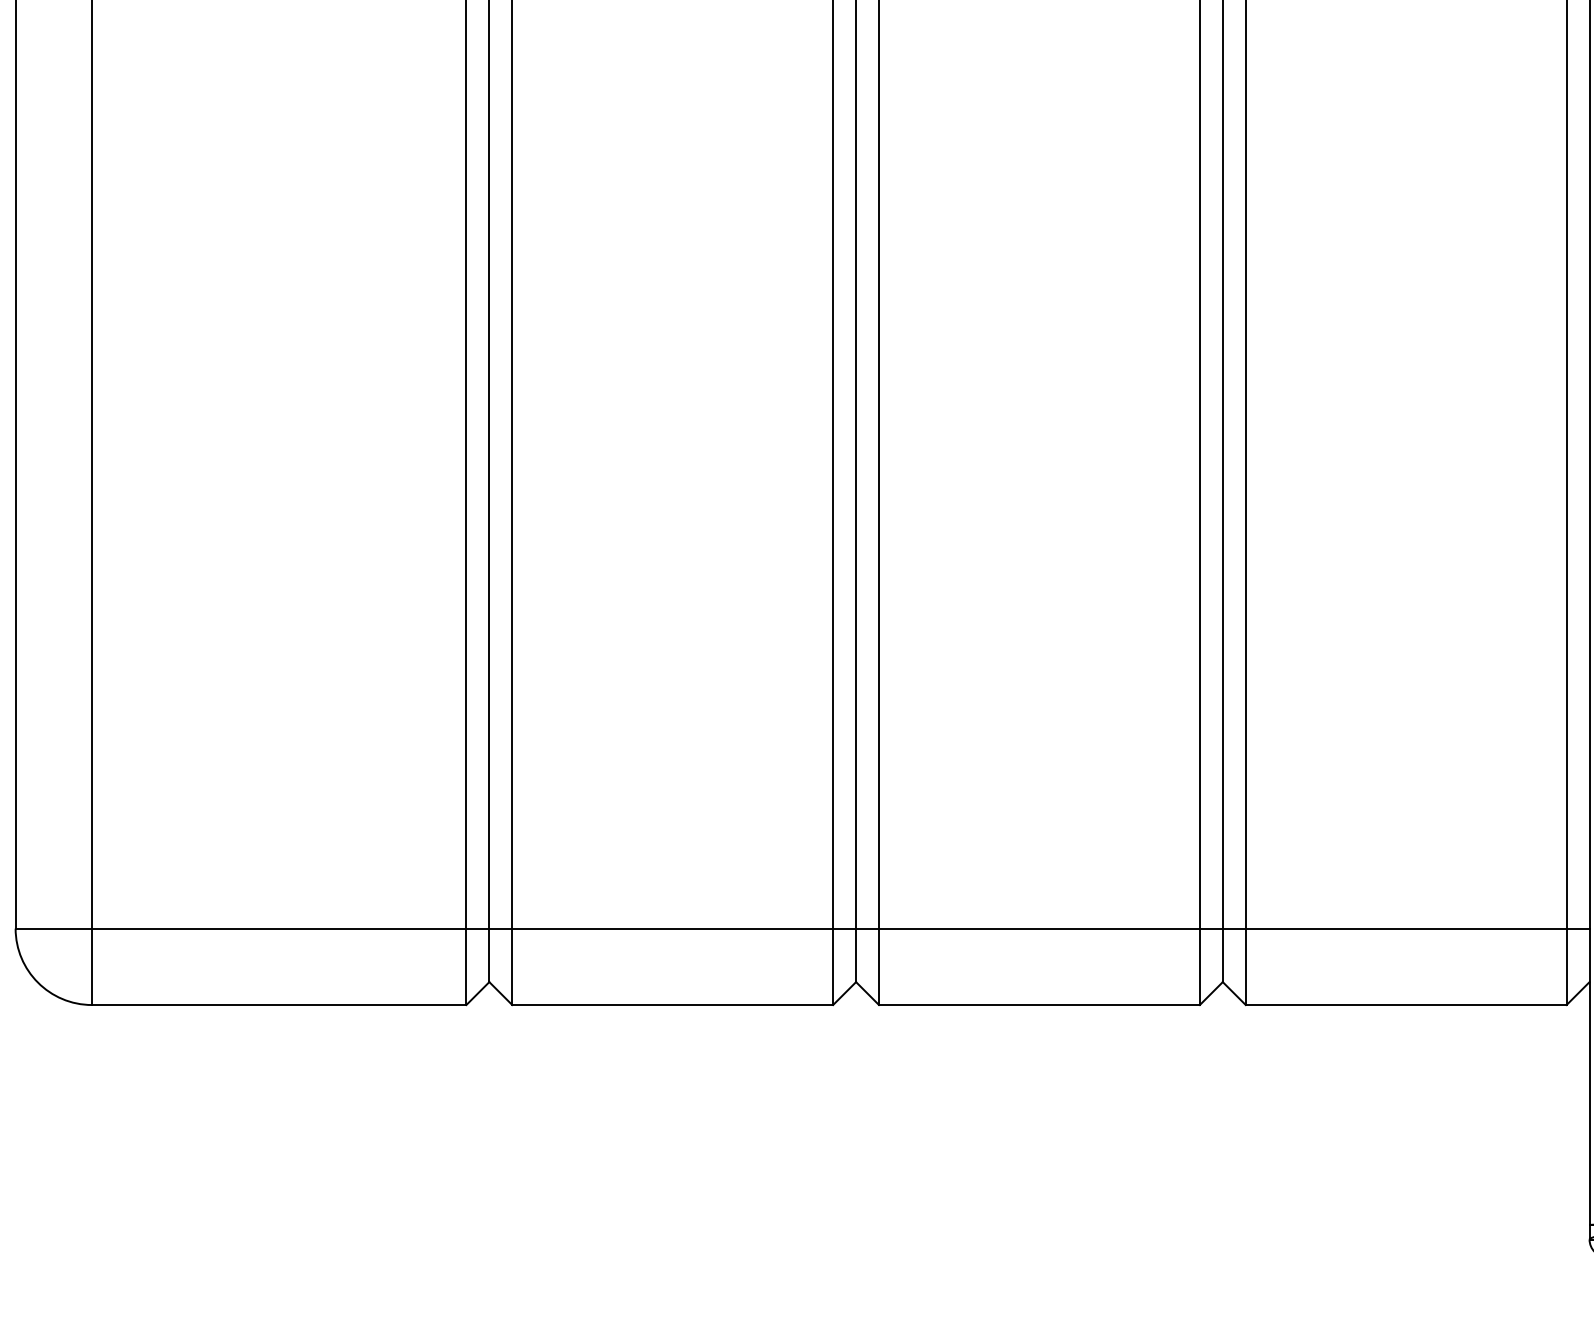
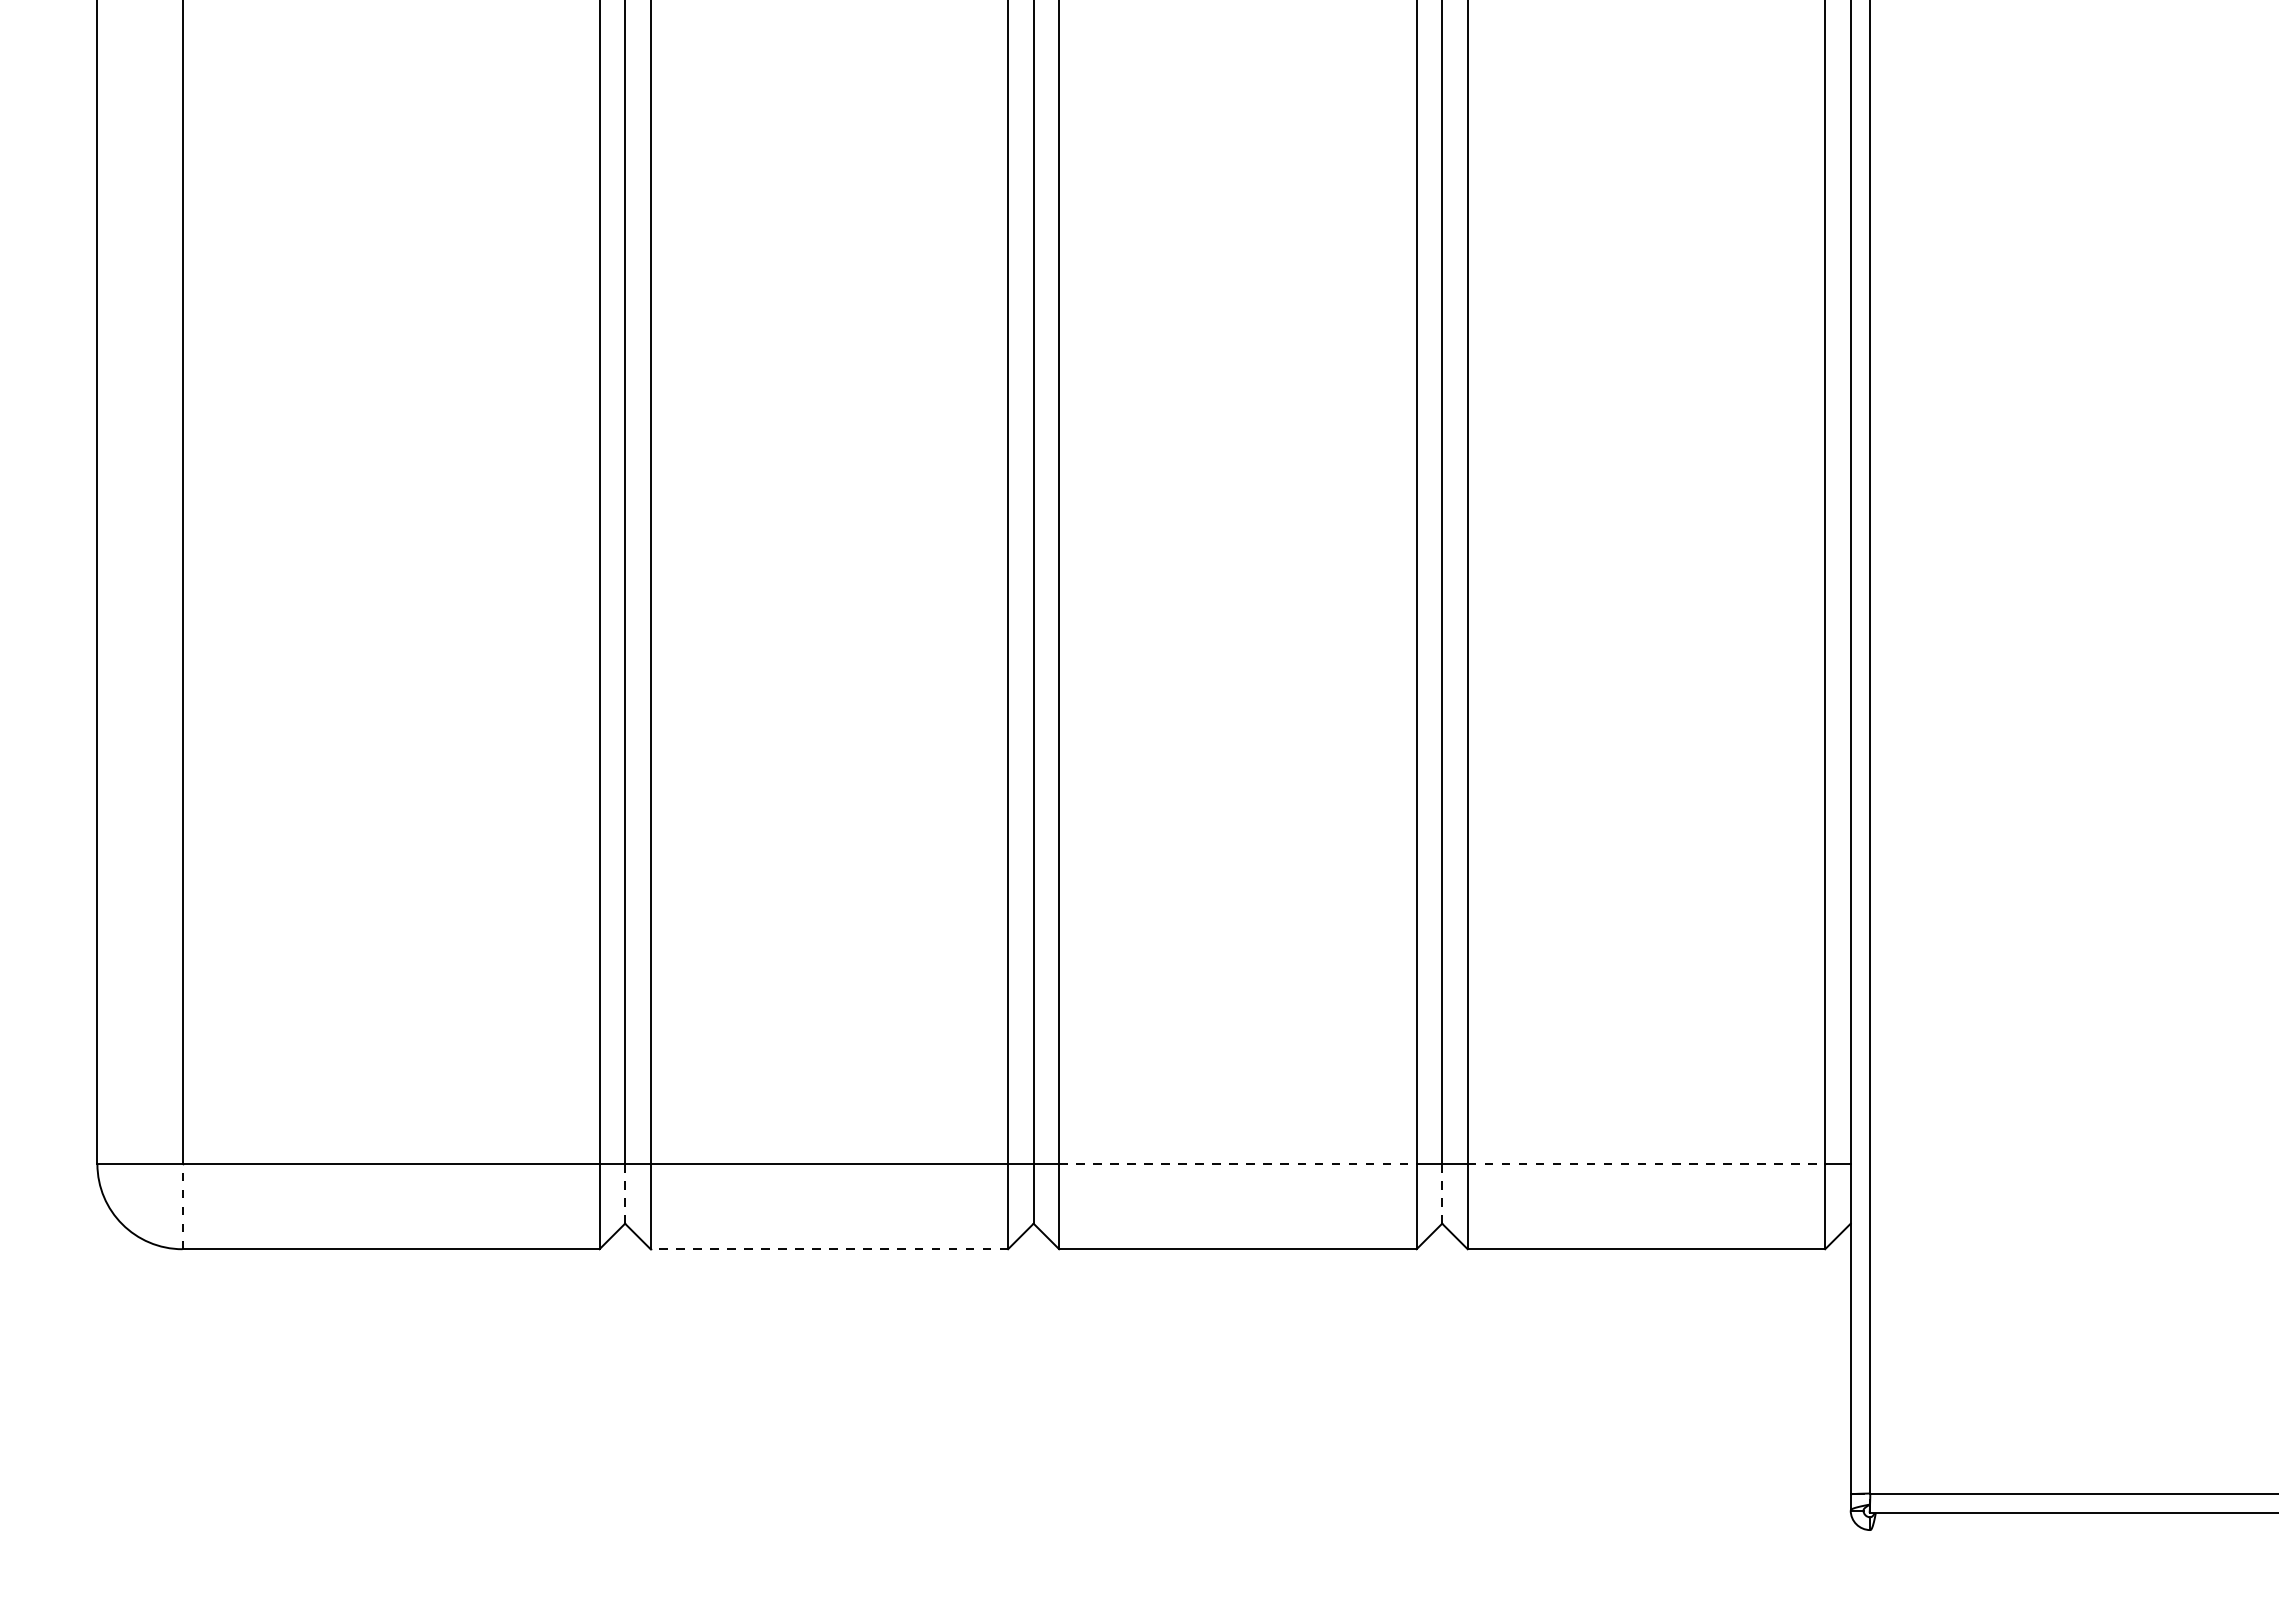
line: (1039, 928) -> (1237, 1164), solid -> dashed
line: (1406, 928) -> (1646, 1164), solid -> dashed
line: (489, 954) -> (625, 1193), solid -> dashed
line: (1223, 954) -> (1442, 1193), solid -> dashed
line: (92, 966) -> (182, 1206), solid -> dashed
line: (672, 1005) -> (829, 1249), solid -> dashed

